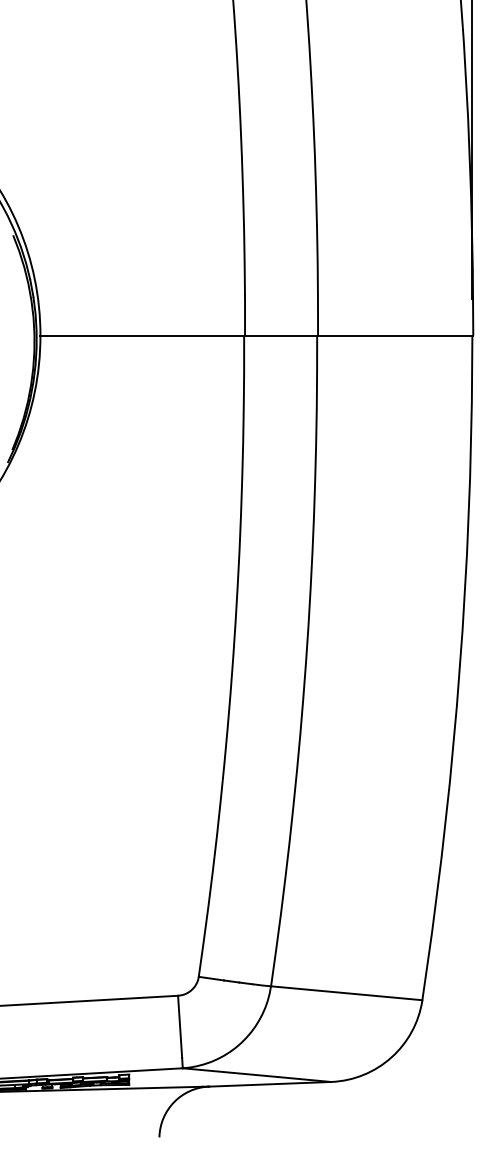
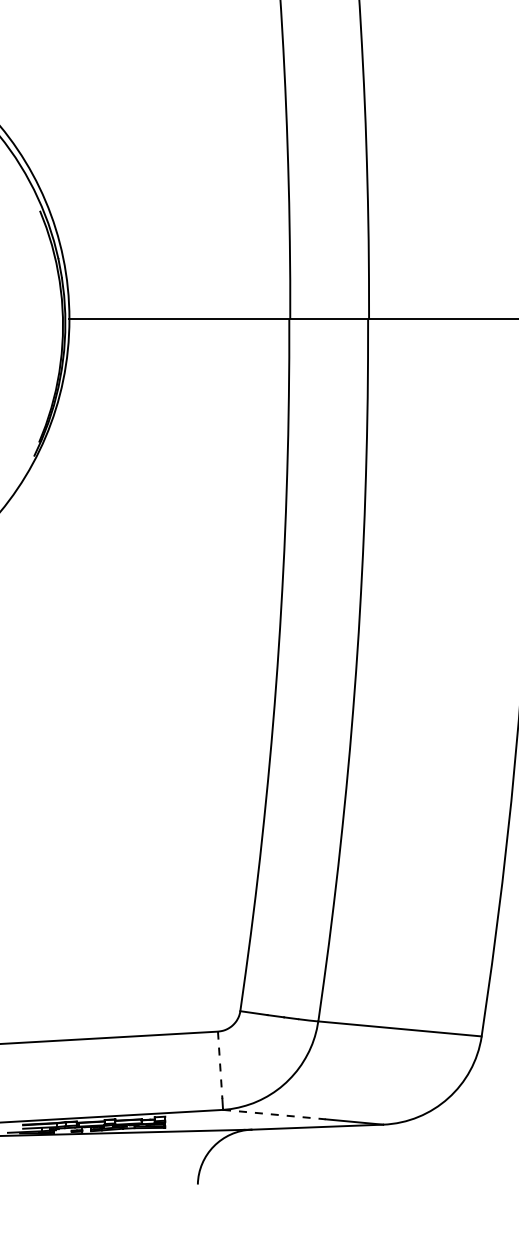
line: (180, 1027) -> (220, 1065), solid -> dashed
line: (230, 1072) -> (274, 1114), solid -> dashed

